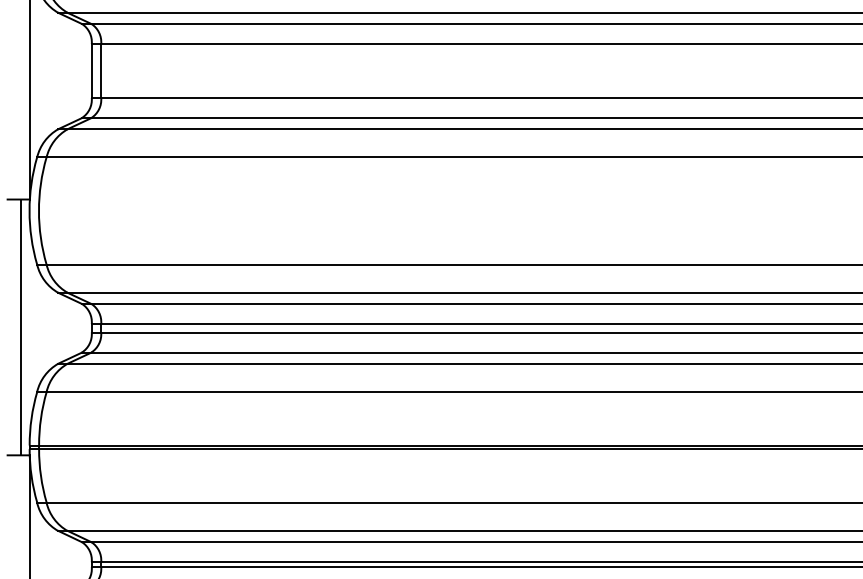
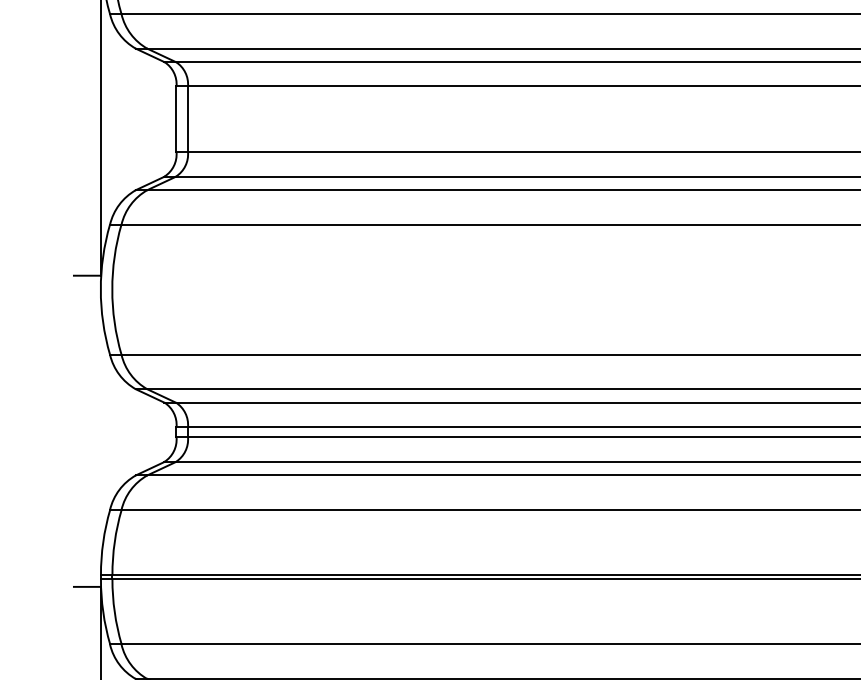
line: (21, 327) -> (91, 431), removed

